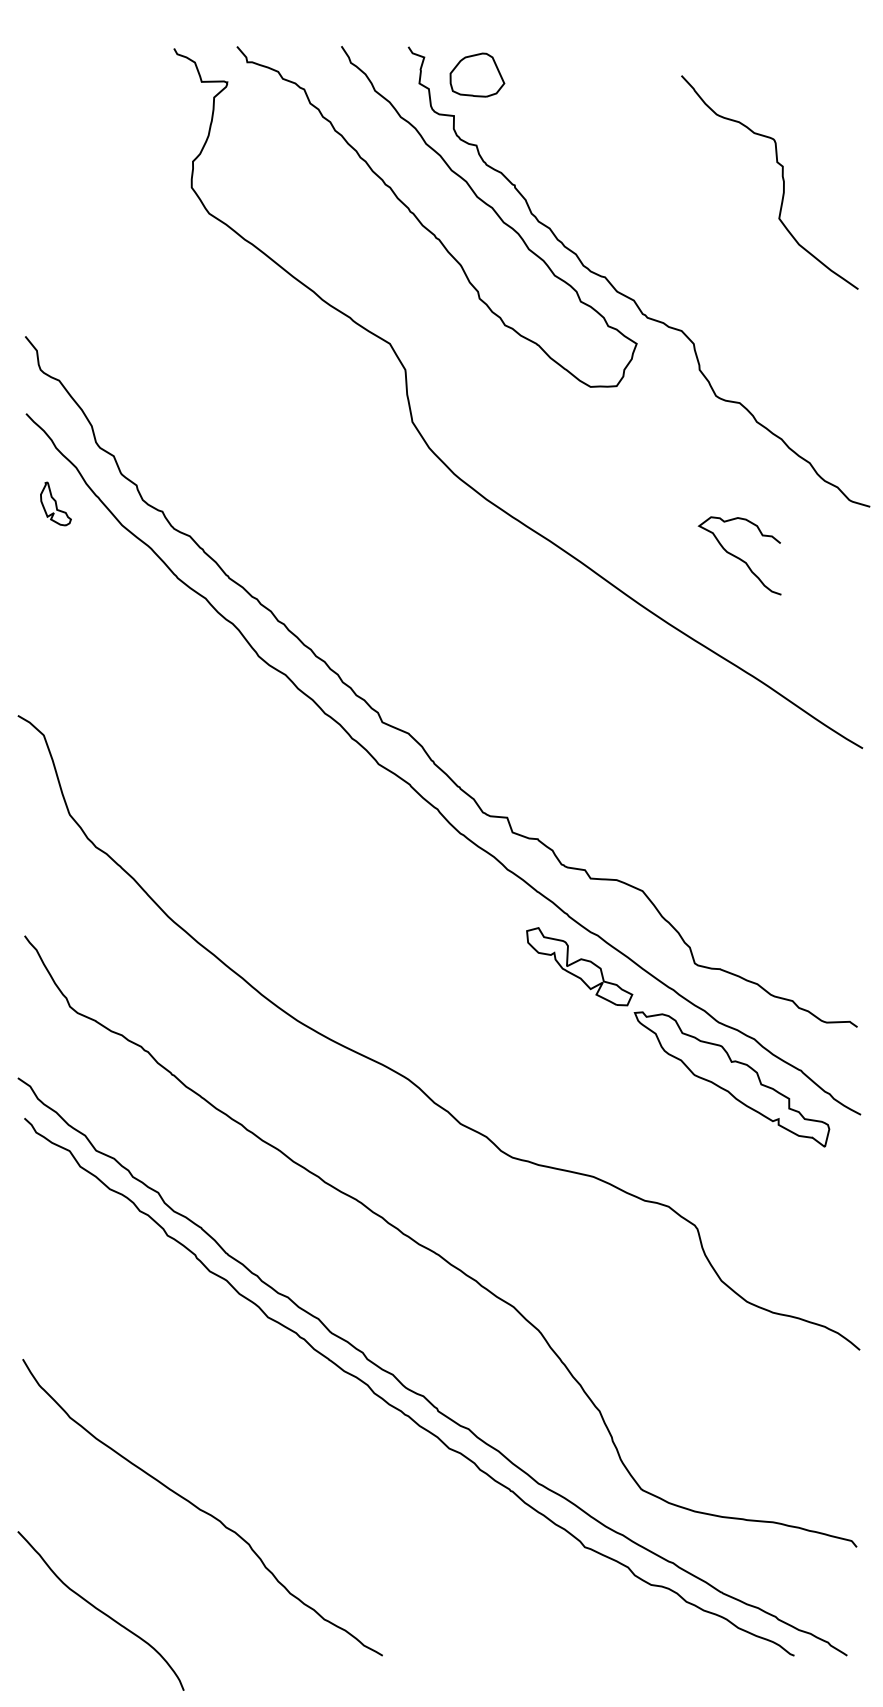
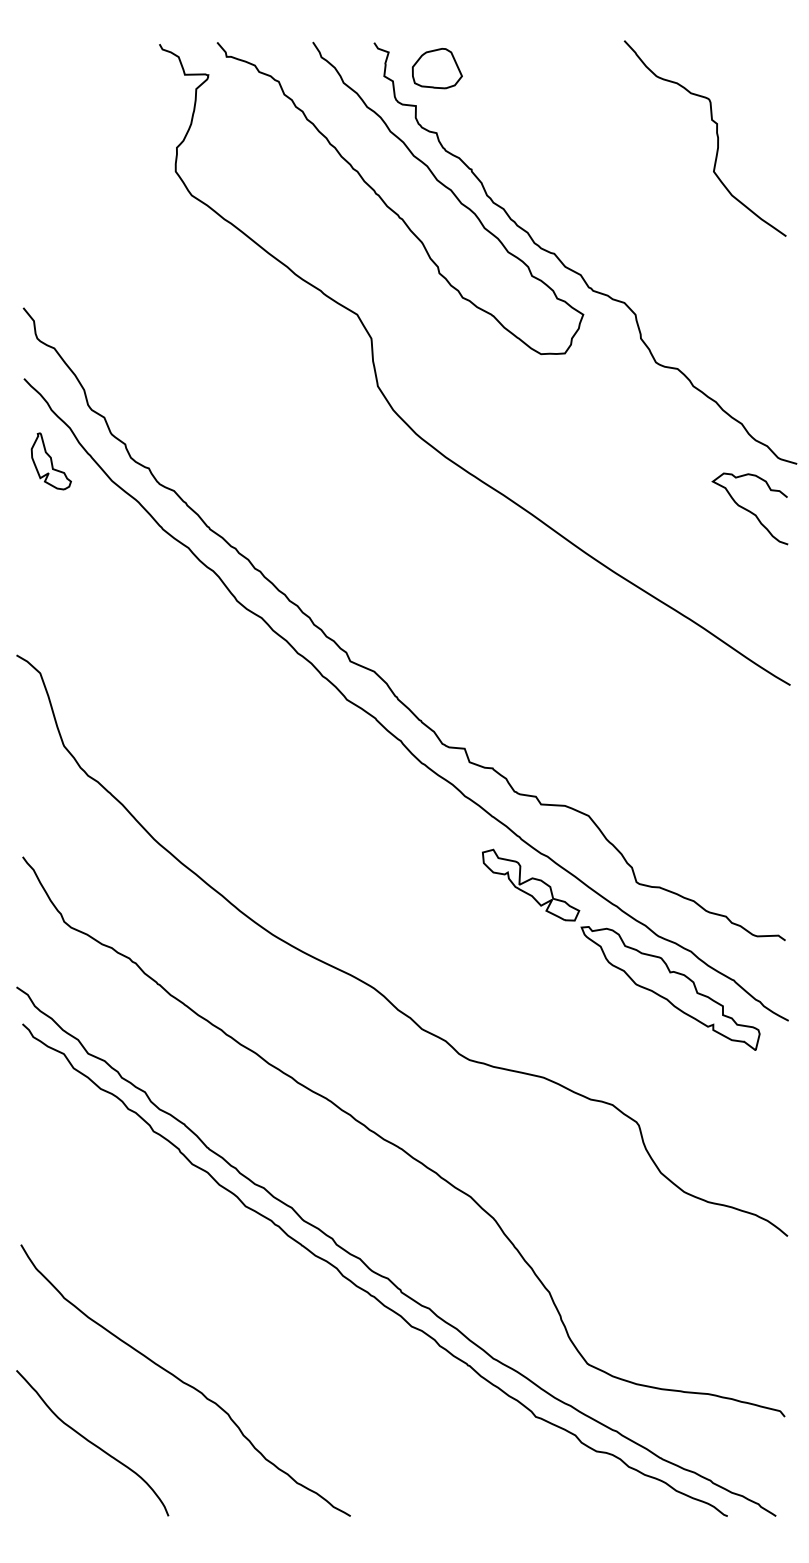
curve: (782, 180) -> (716, 136), moved
part: (55, 503) -> (50, 460), size x1.43
curve: (739, 557) -> (749, 510), moved
curve: (100, 1610) -> (92, 1442), moved

